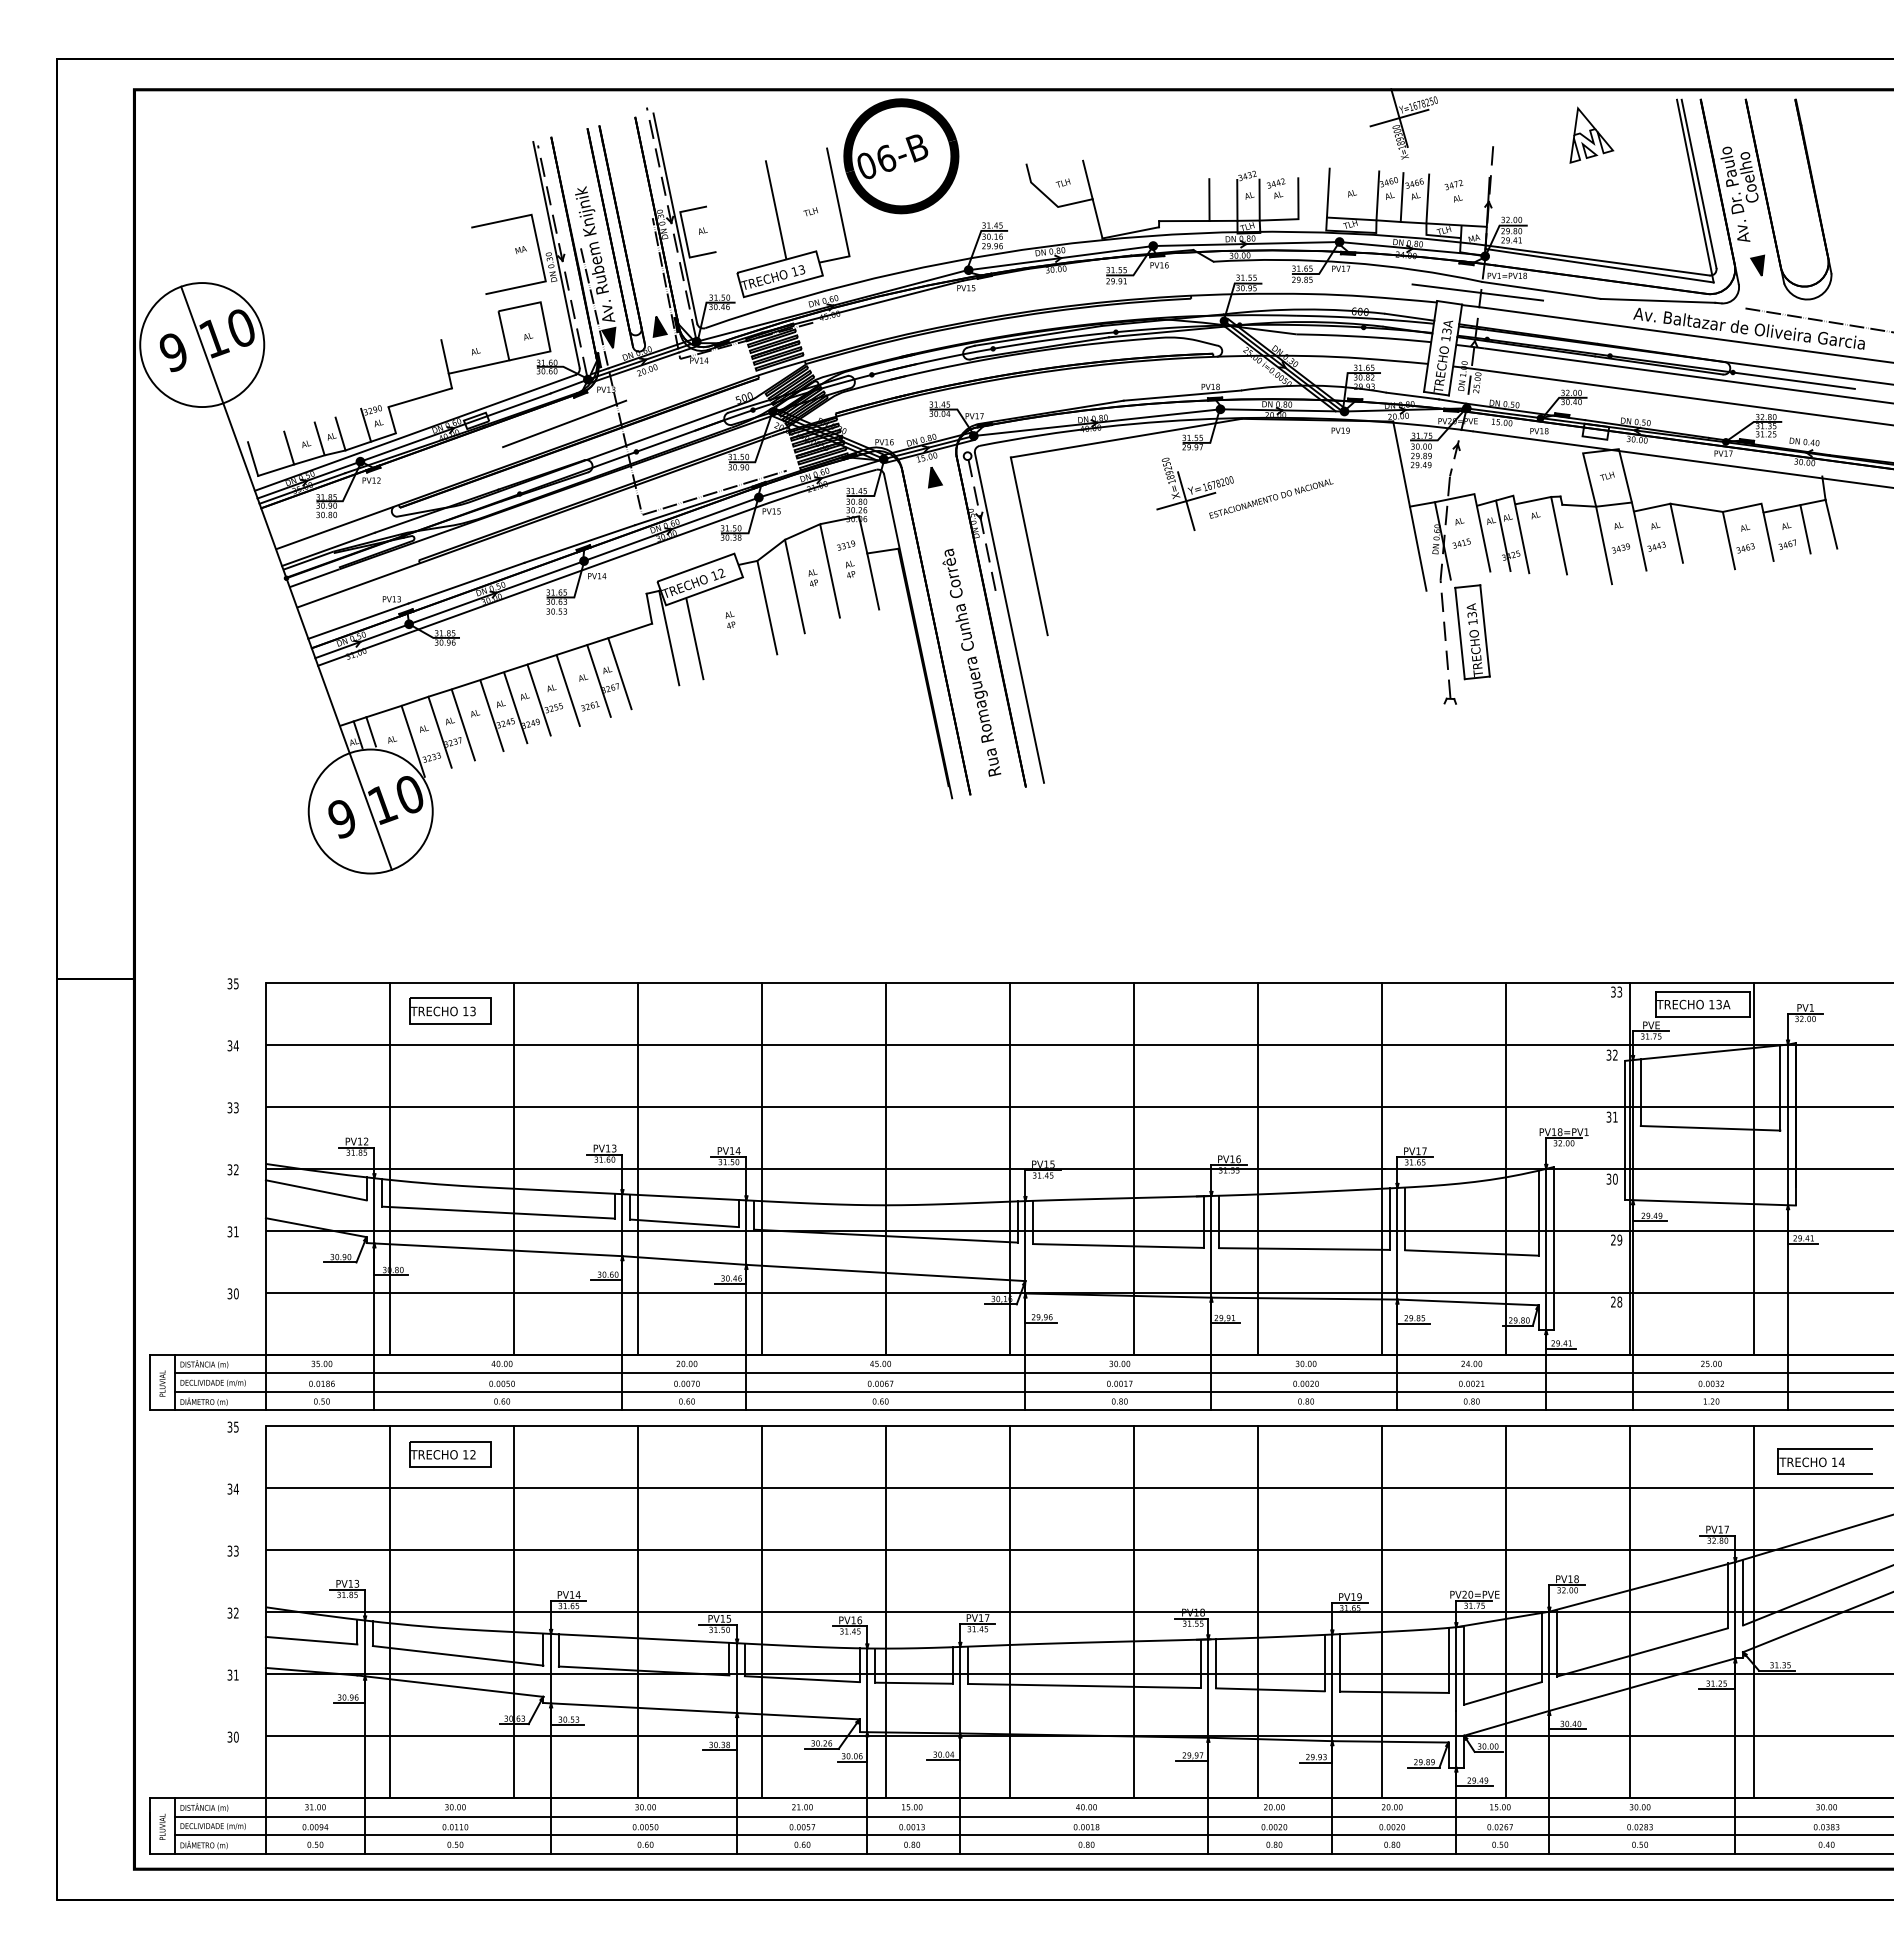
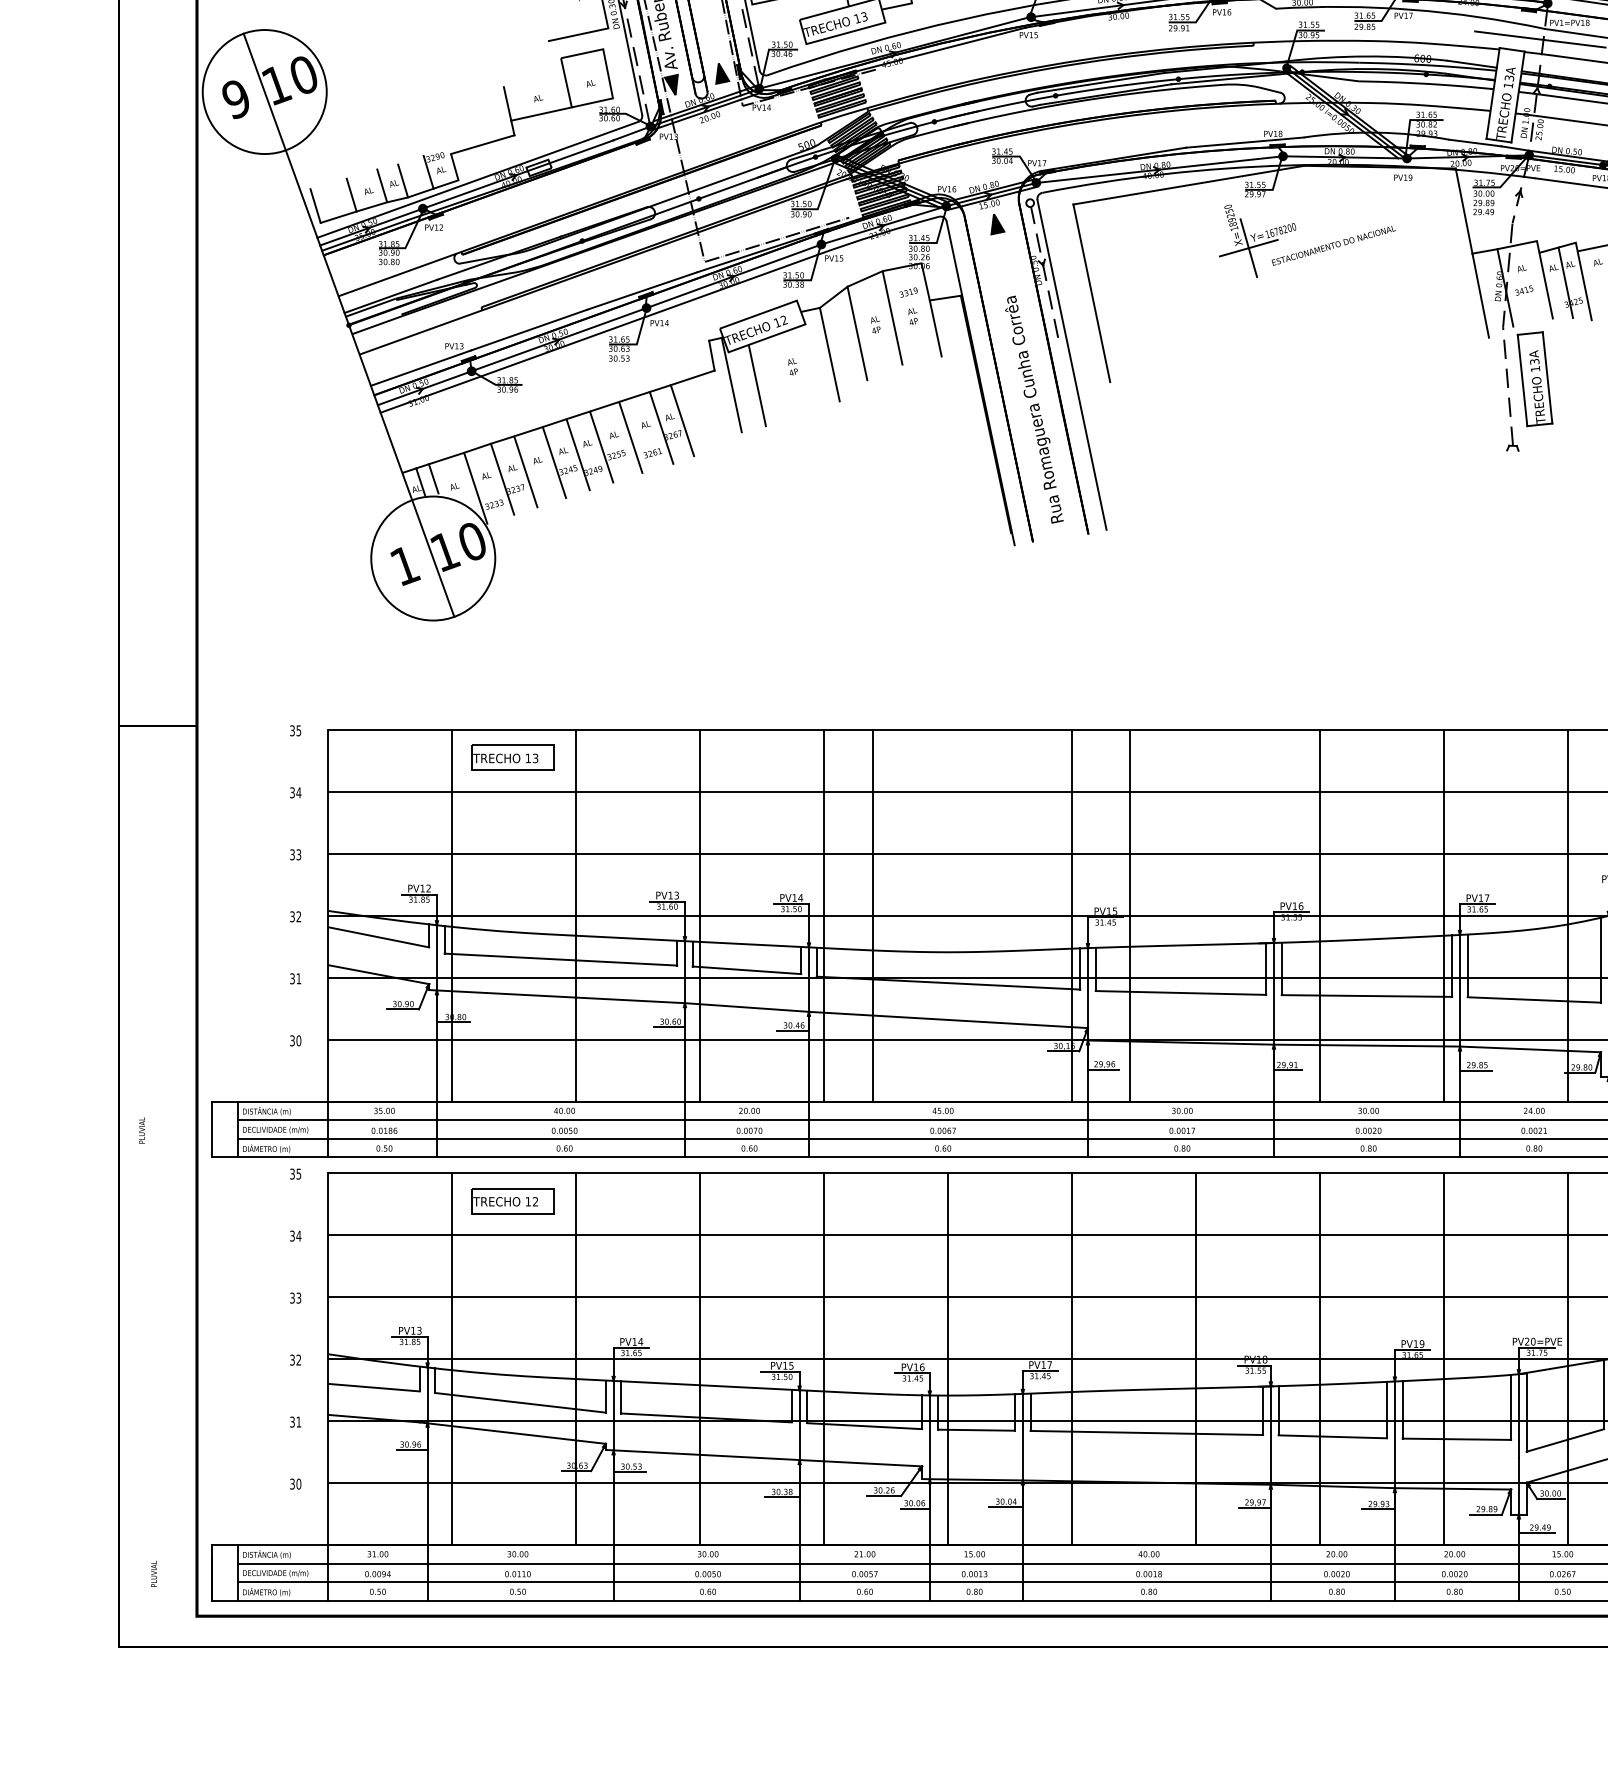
line: (564, 423) -> (627, 170), removed
text: (343, 819) -> (406, 566), 9 -> 1
line: (885, 1168) -> (873, 915), moved
line: (1133, 1168) -> (1130, 915), moved
text: (162, 1383) -> (142, 1130), moved
text: (162, 1826) -> (154, 1573), moved

